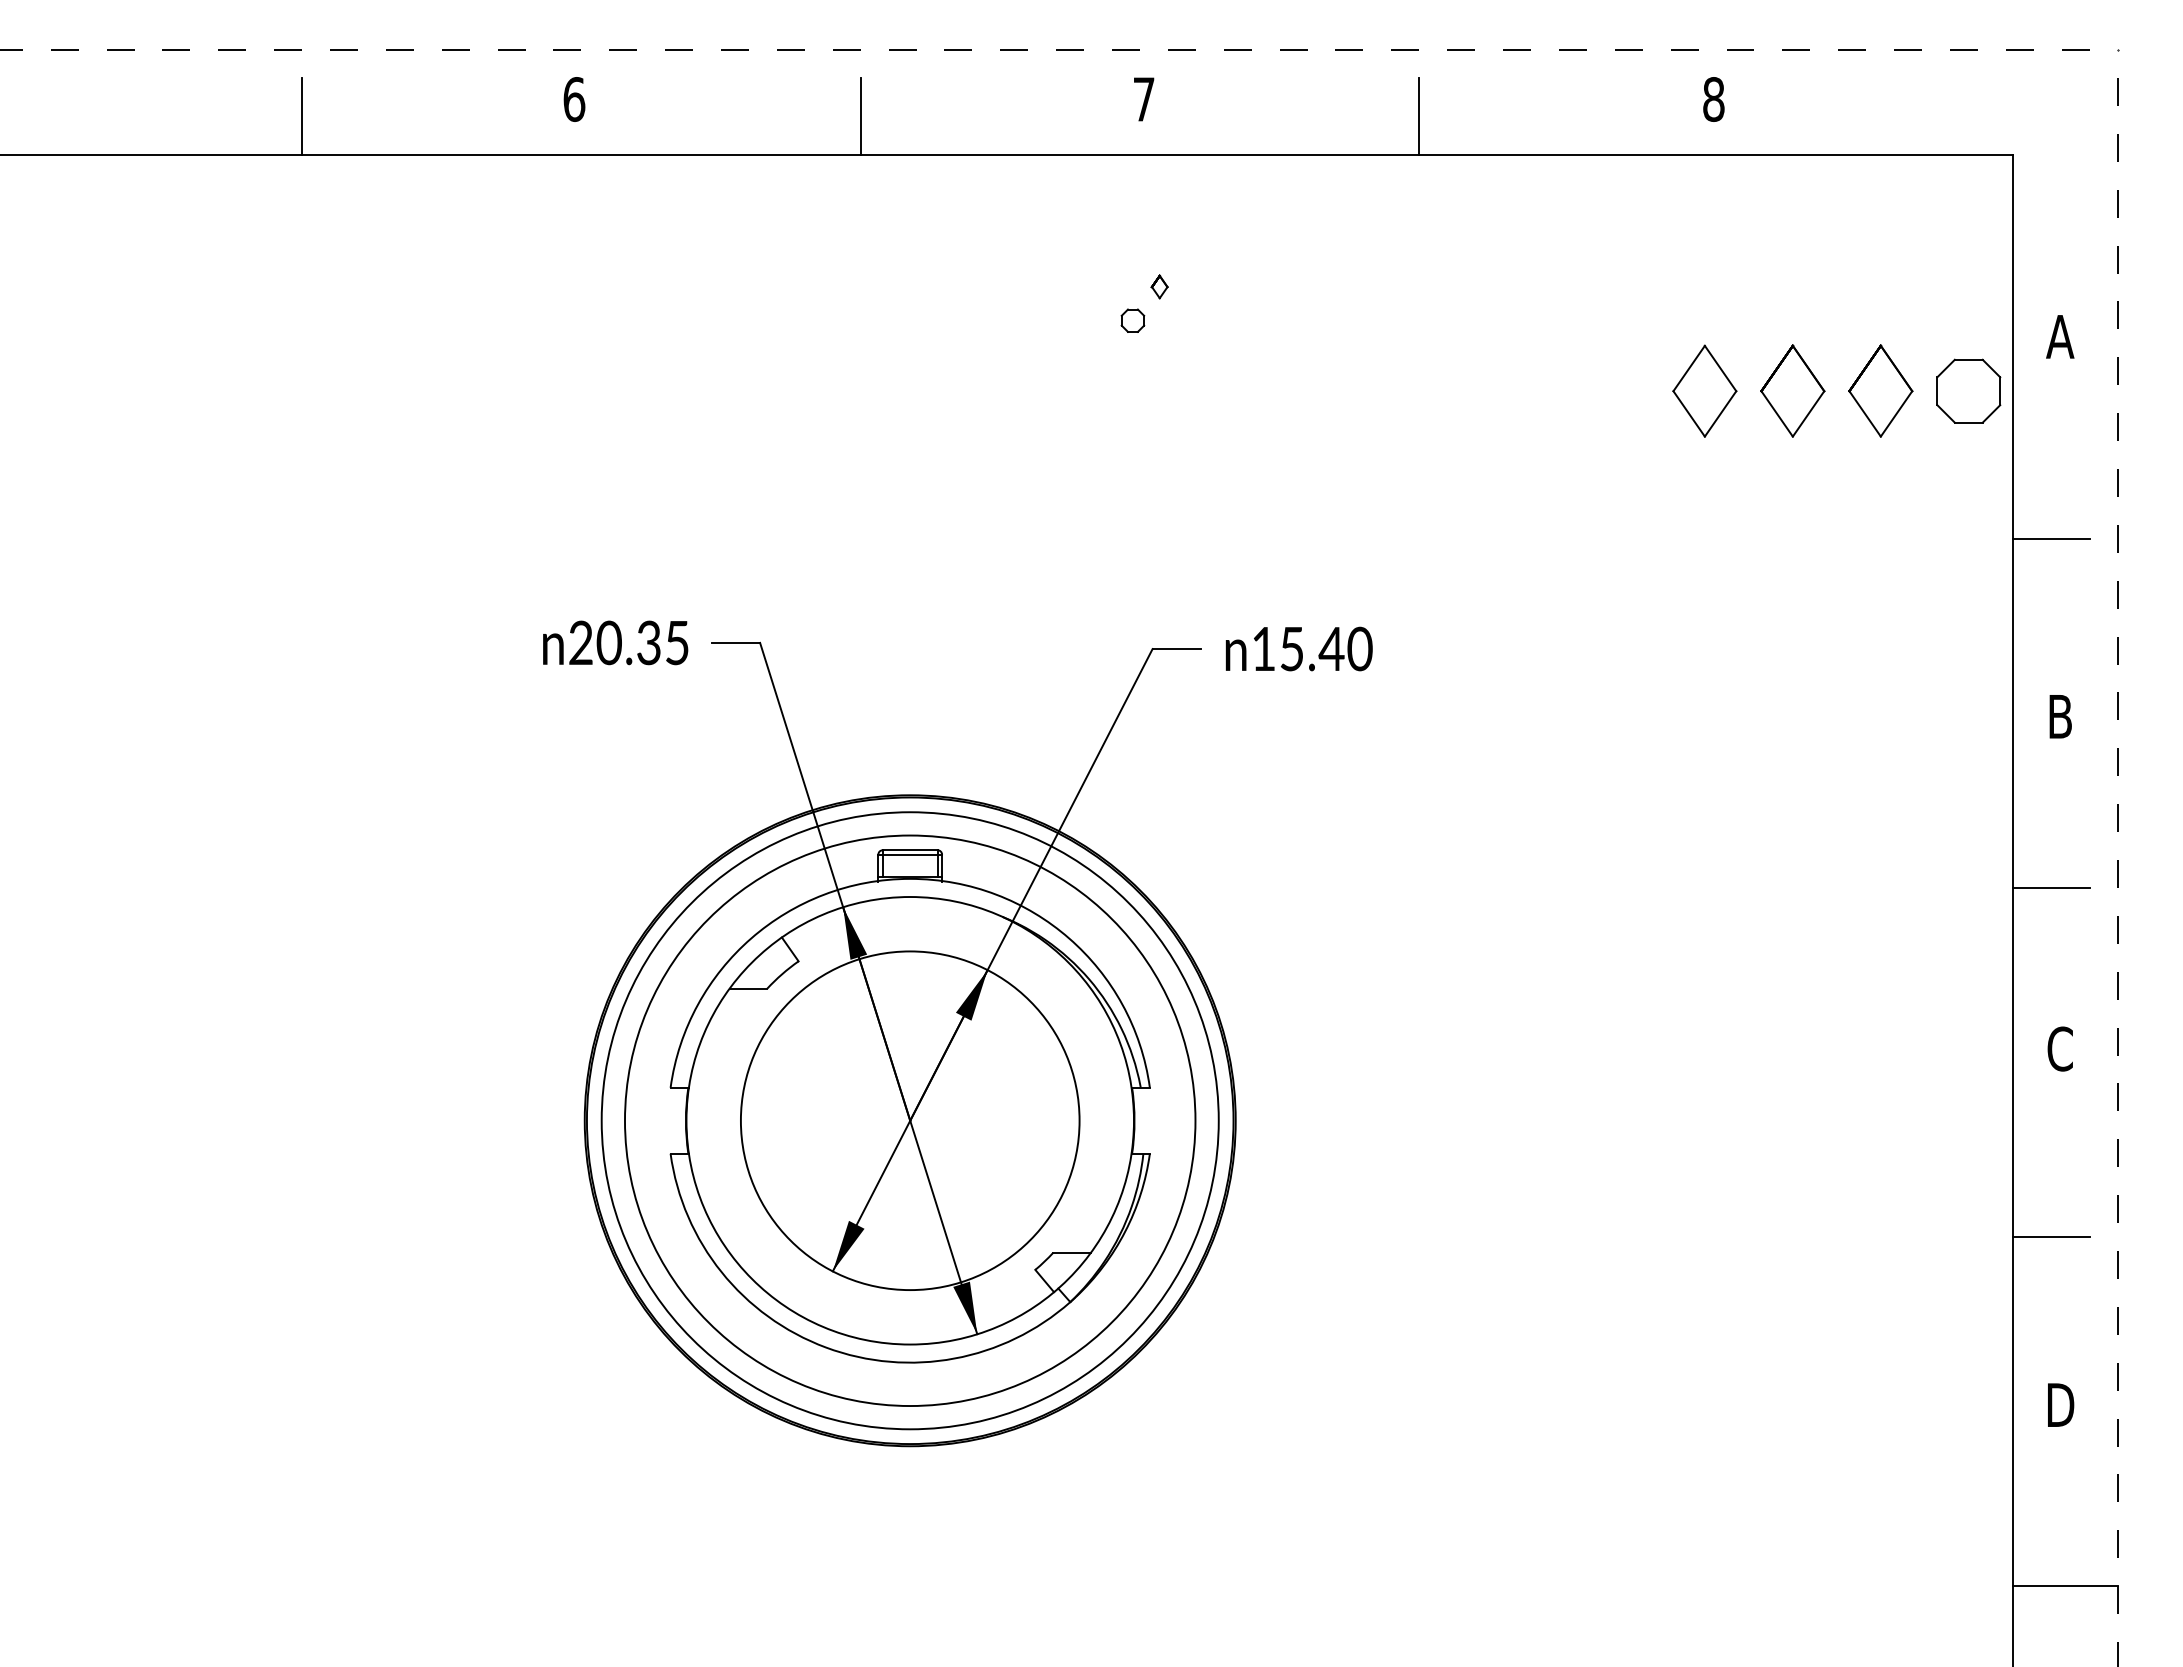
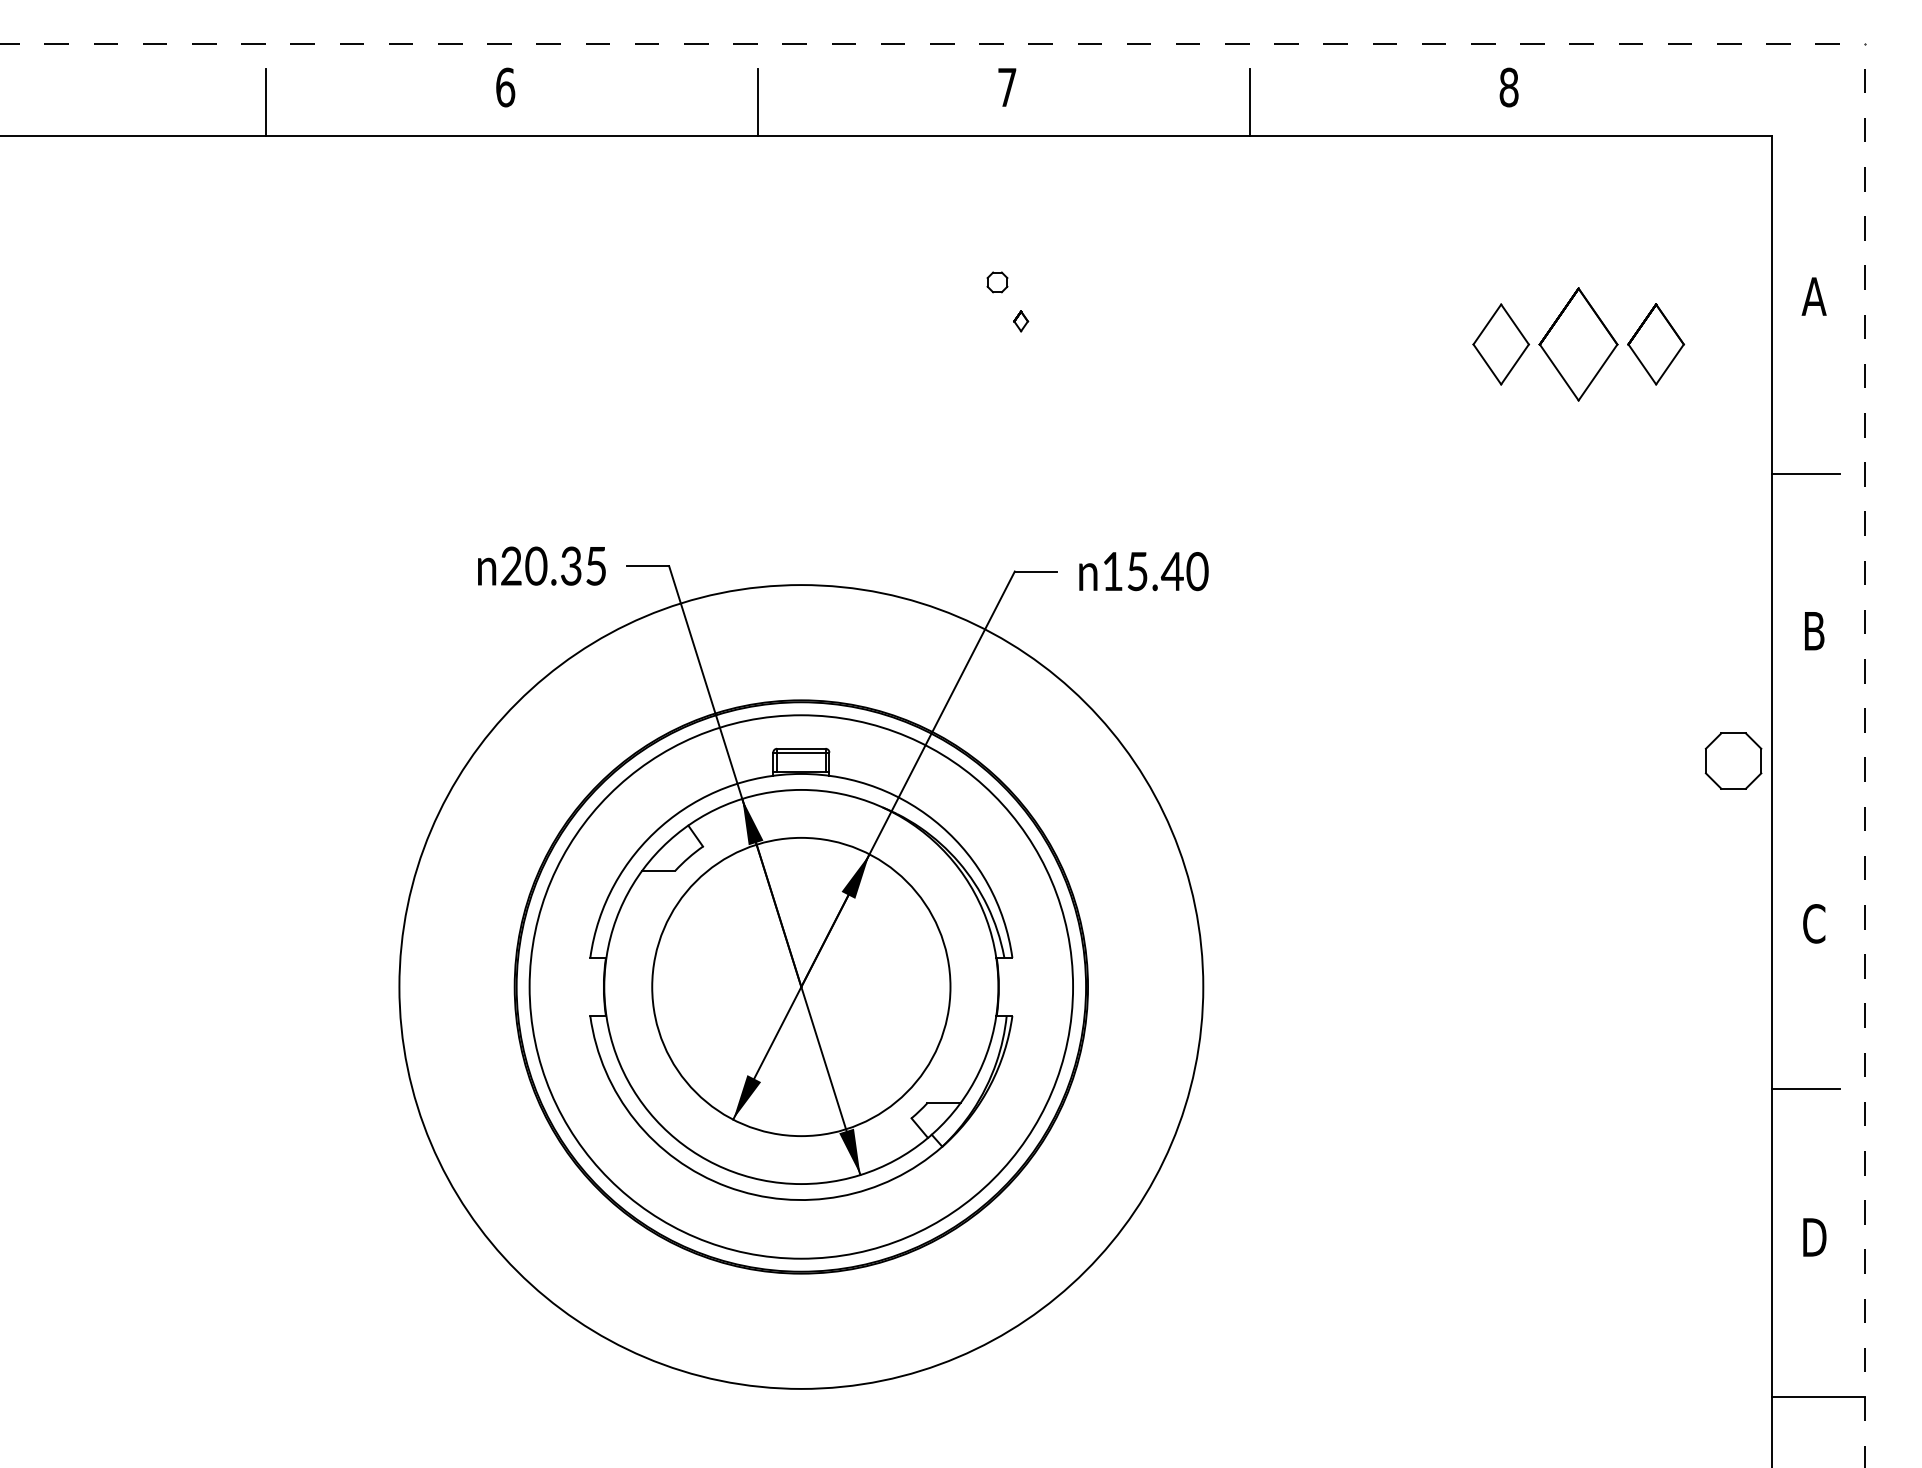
part: (1159, 286) -> (1020, 320), moved
part: (1792, 390) -> (1578, 343), size x1.4
part: (1968, 390) -> (1733, 760), moved
line: (2050, 887) -> (1805, 781), removed
circle: (910, 1120) -> (801, 986), size x1.6

